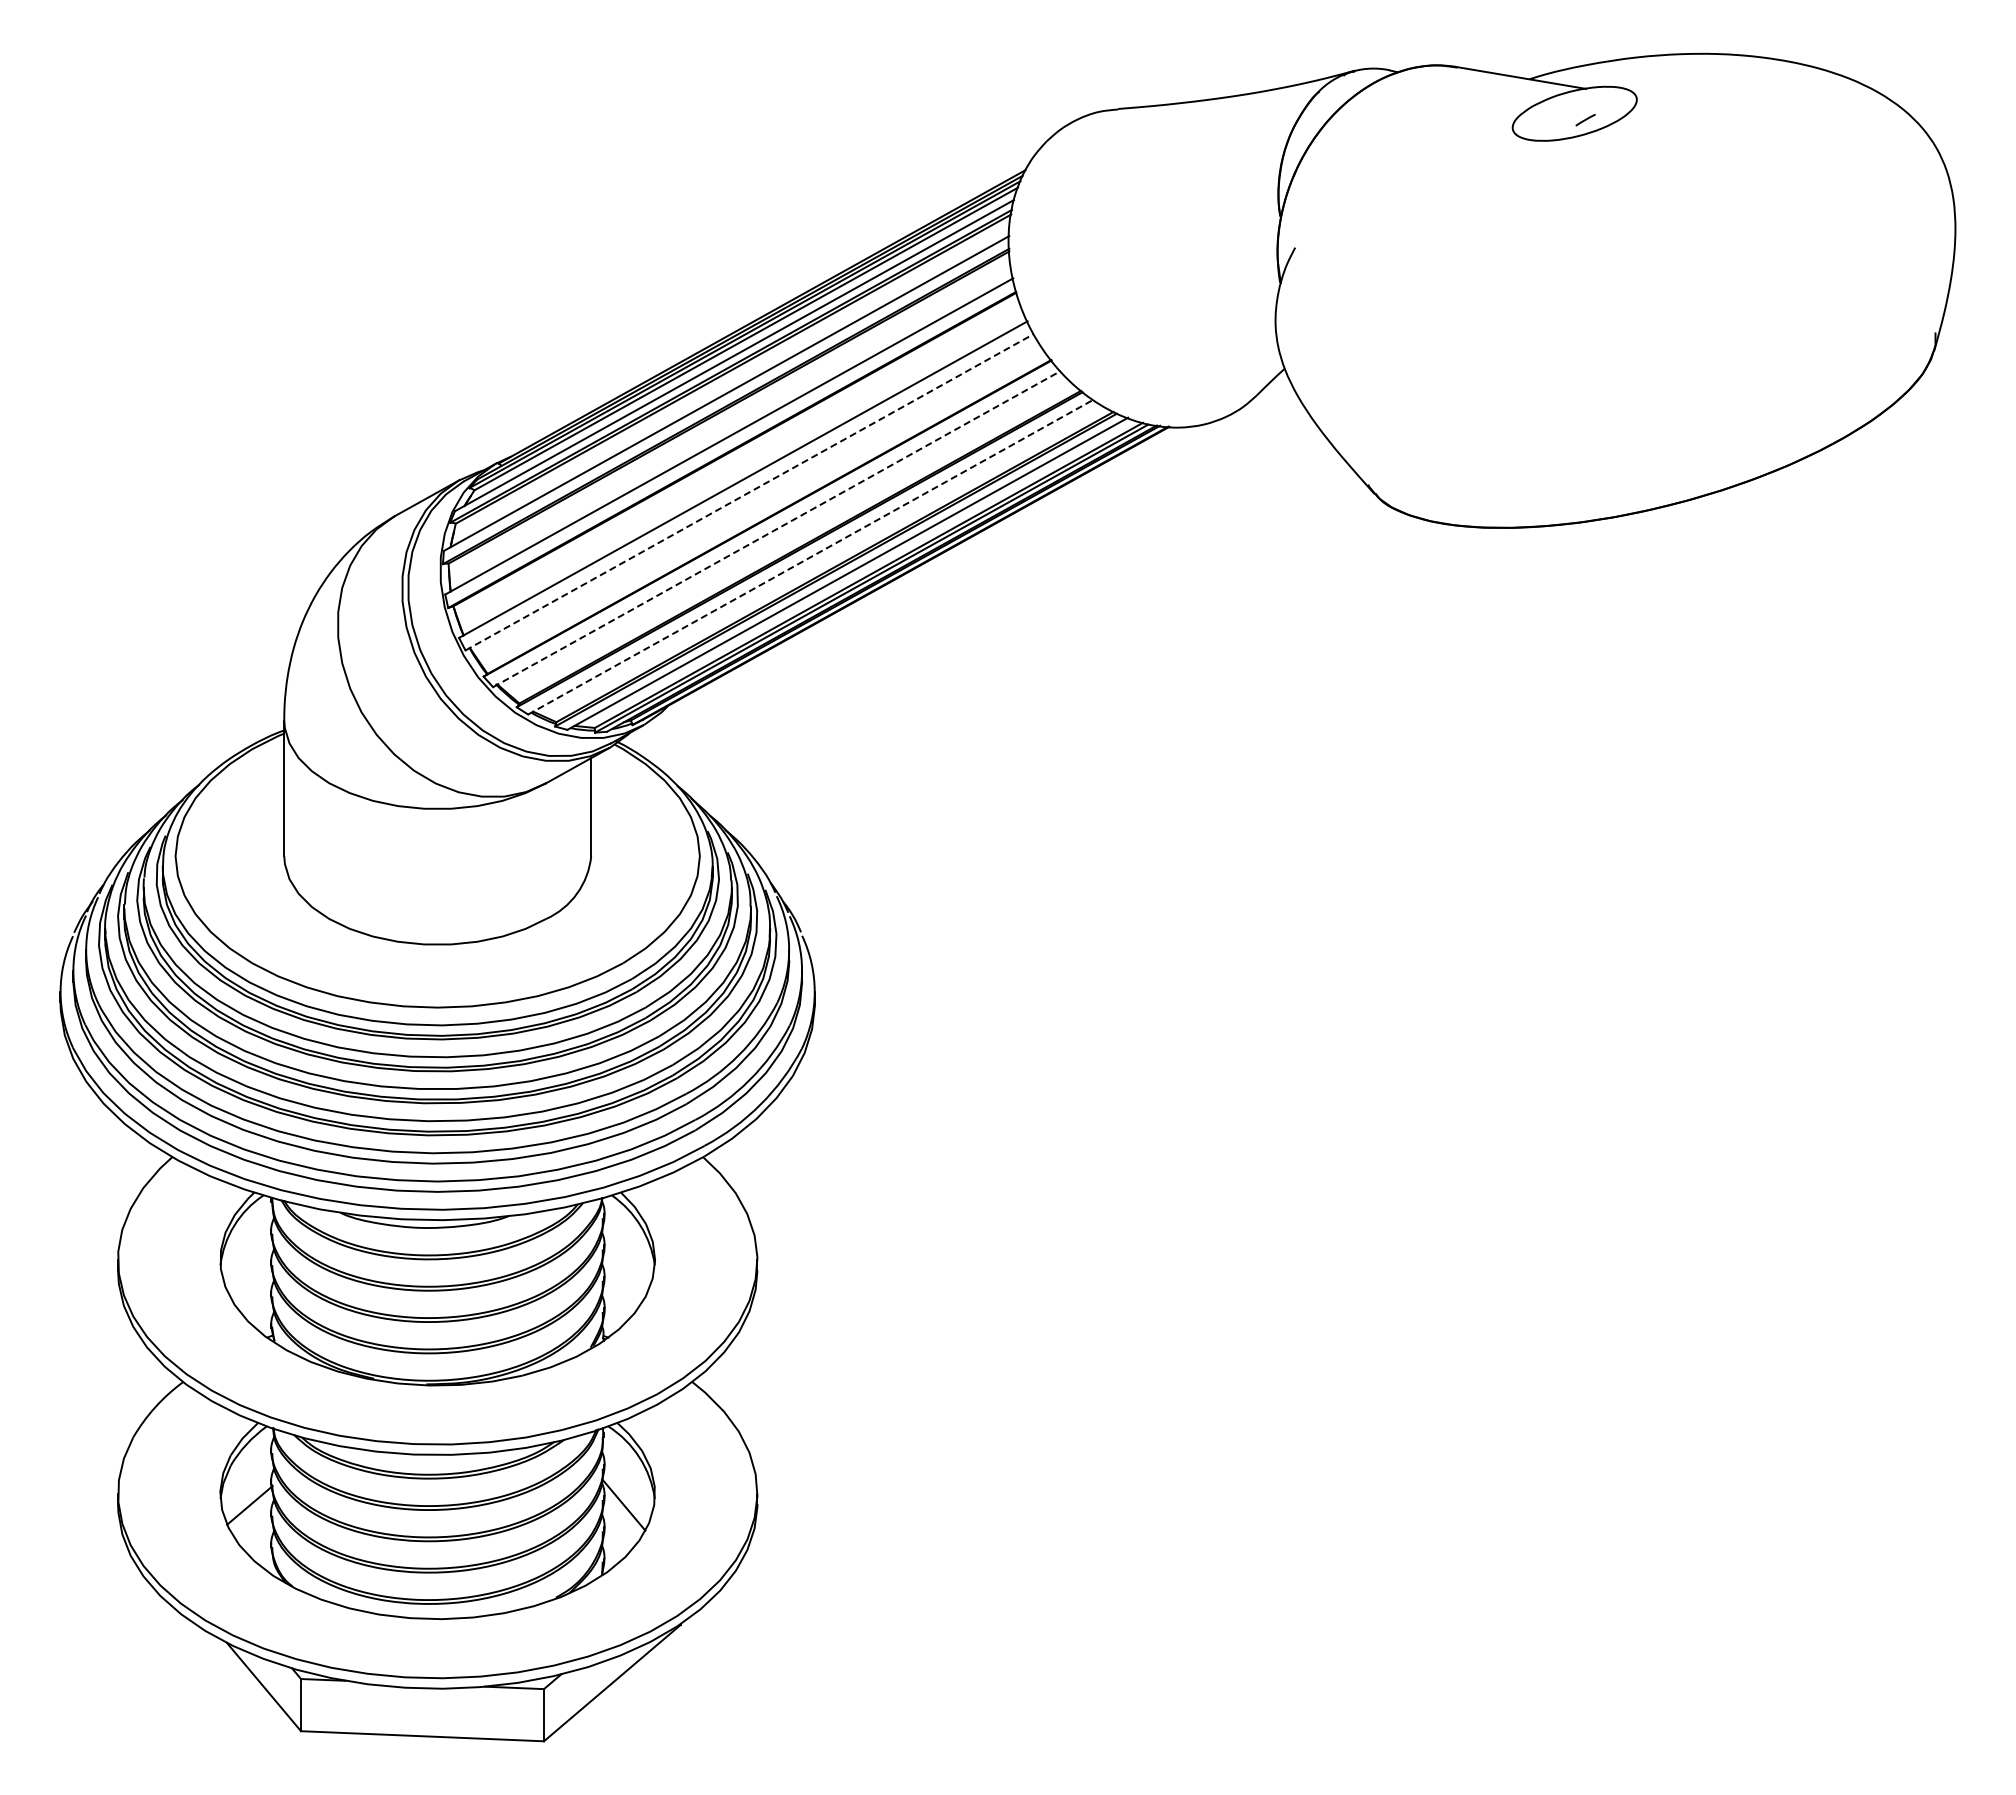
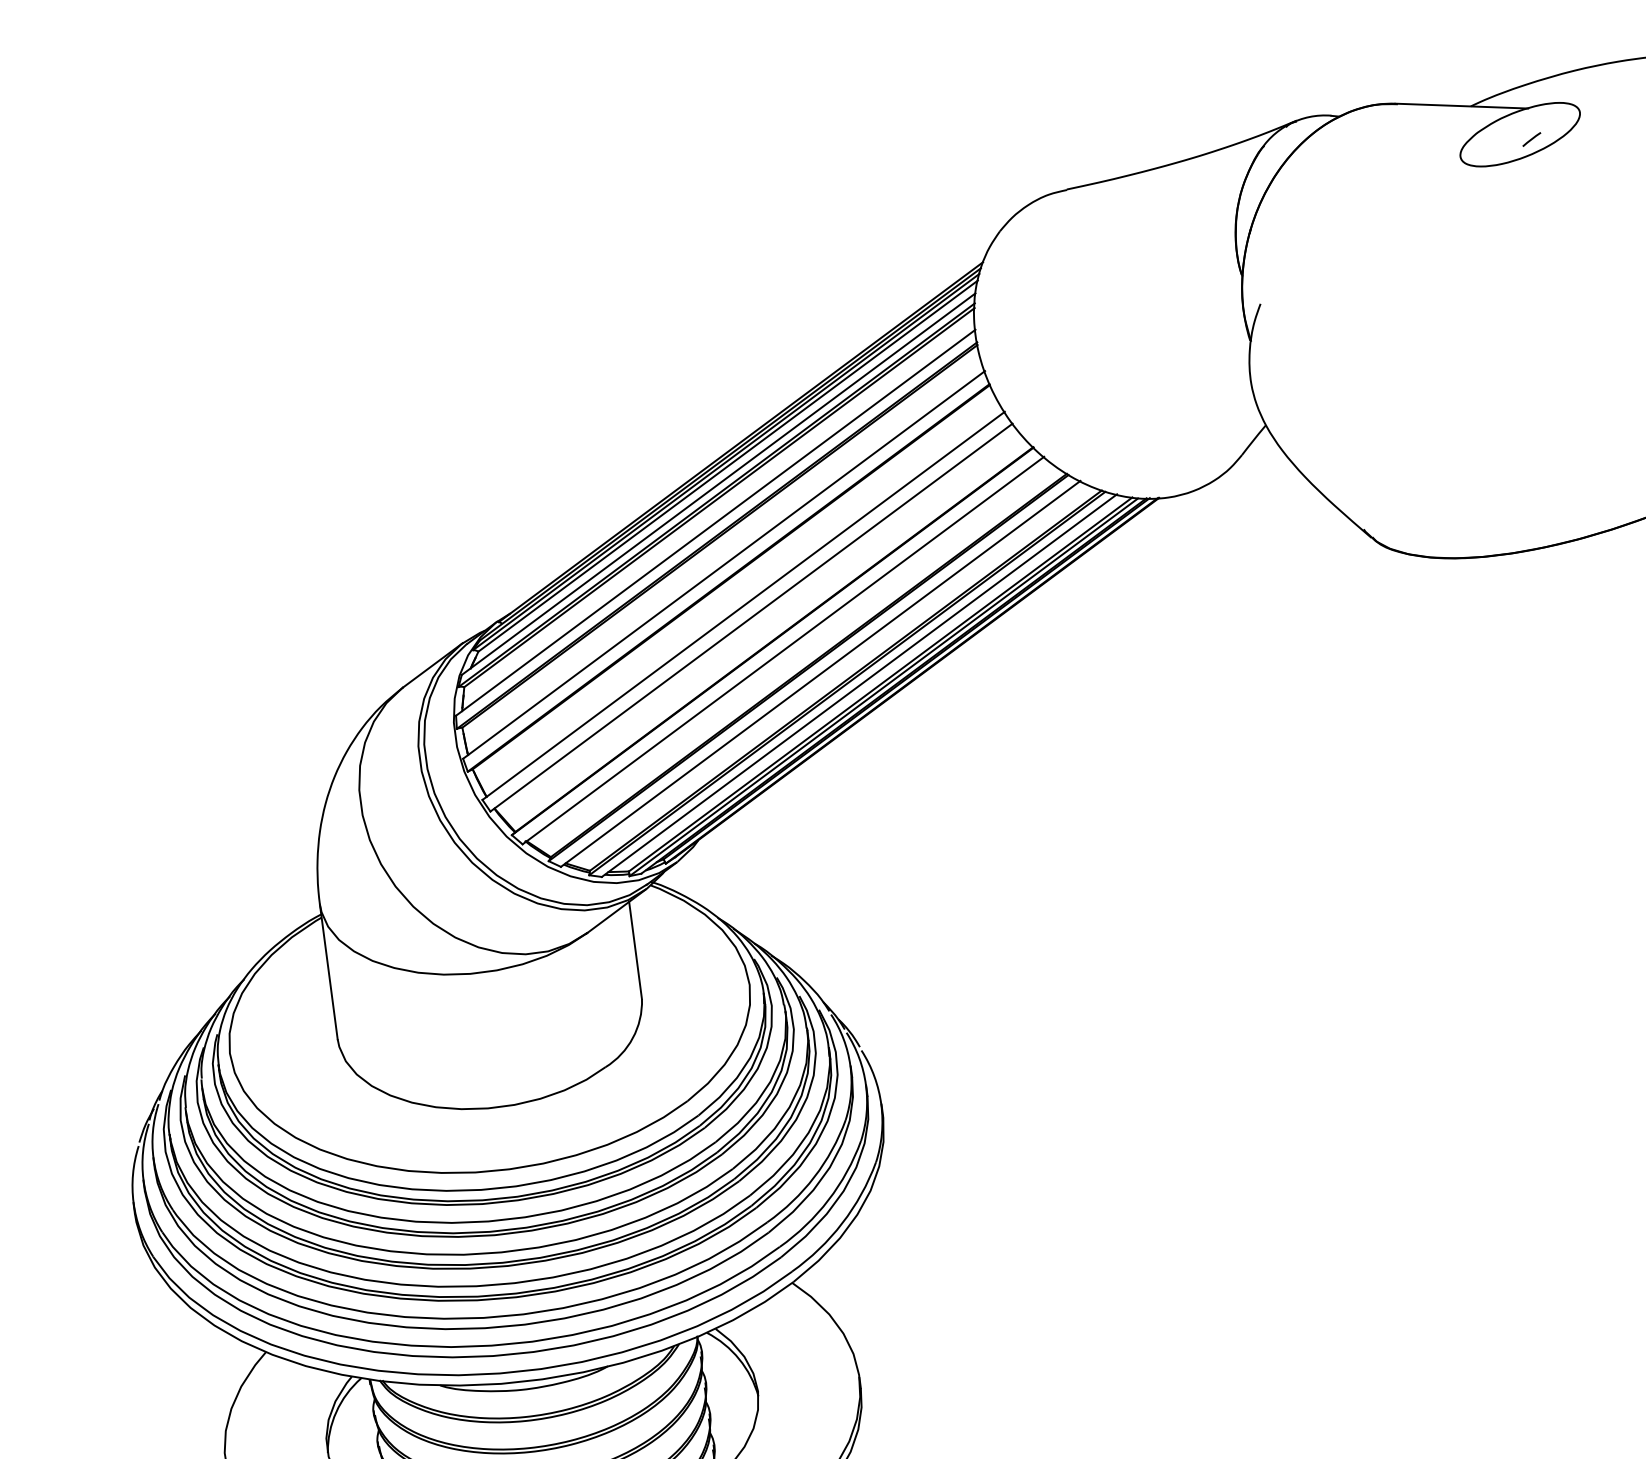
line: (750, 492) -> (752, 617), dashed -> solid
line: (776, 529) -> (783, 651), dashed -> solid
line: (810, 557) -> (820, 674), dashed -> solid

